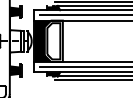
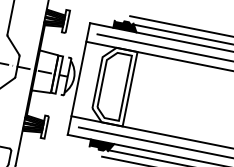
fill: (42, 41) -> (93, 82), removed

